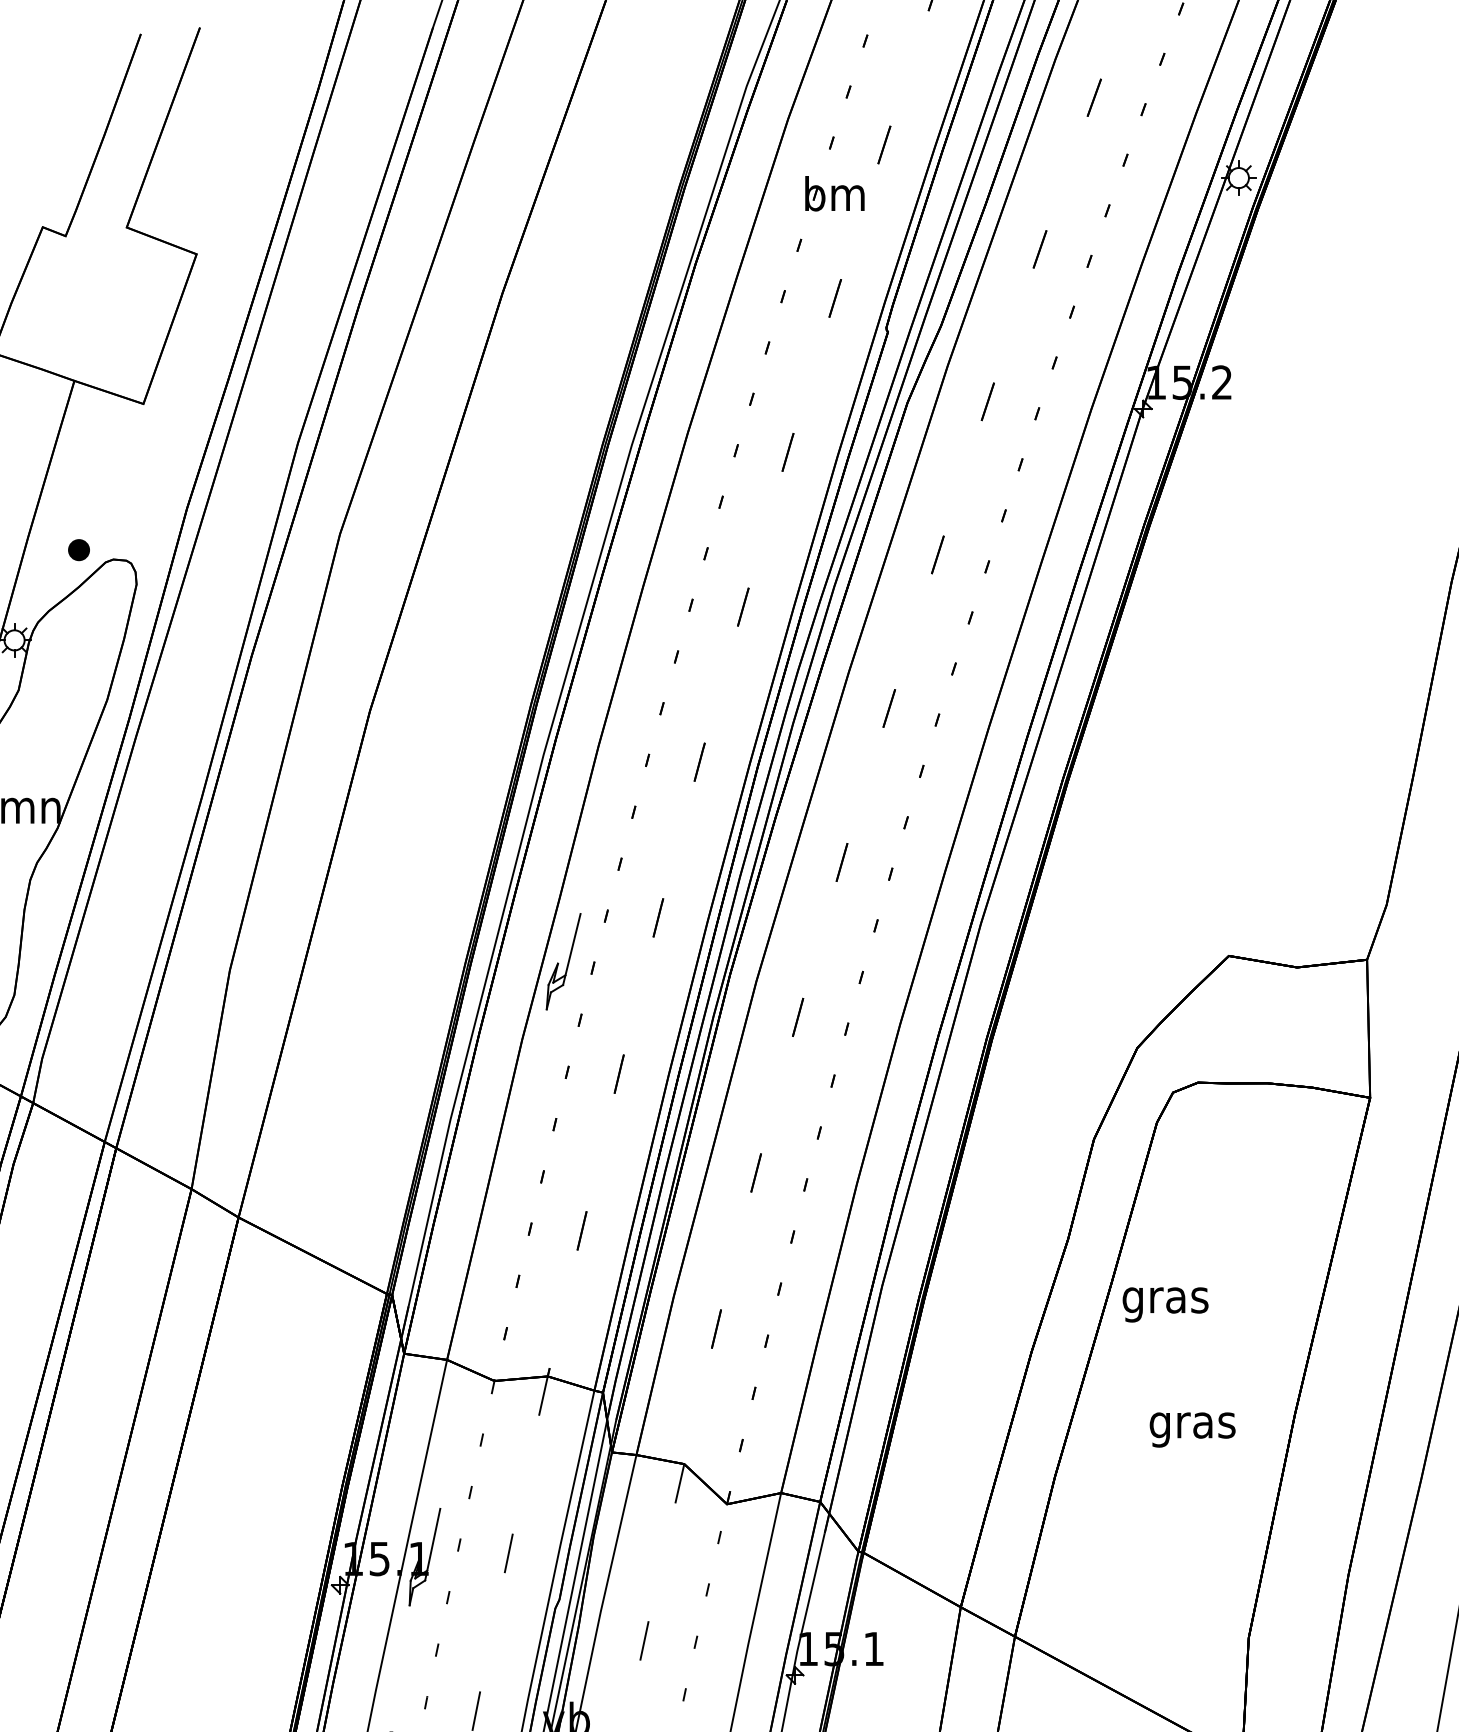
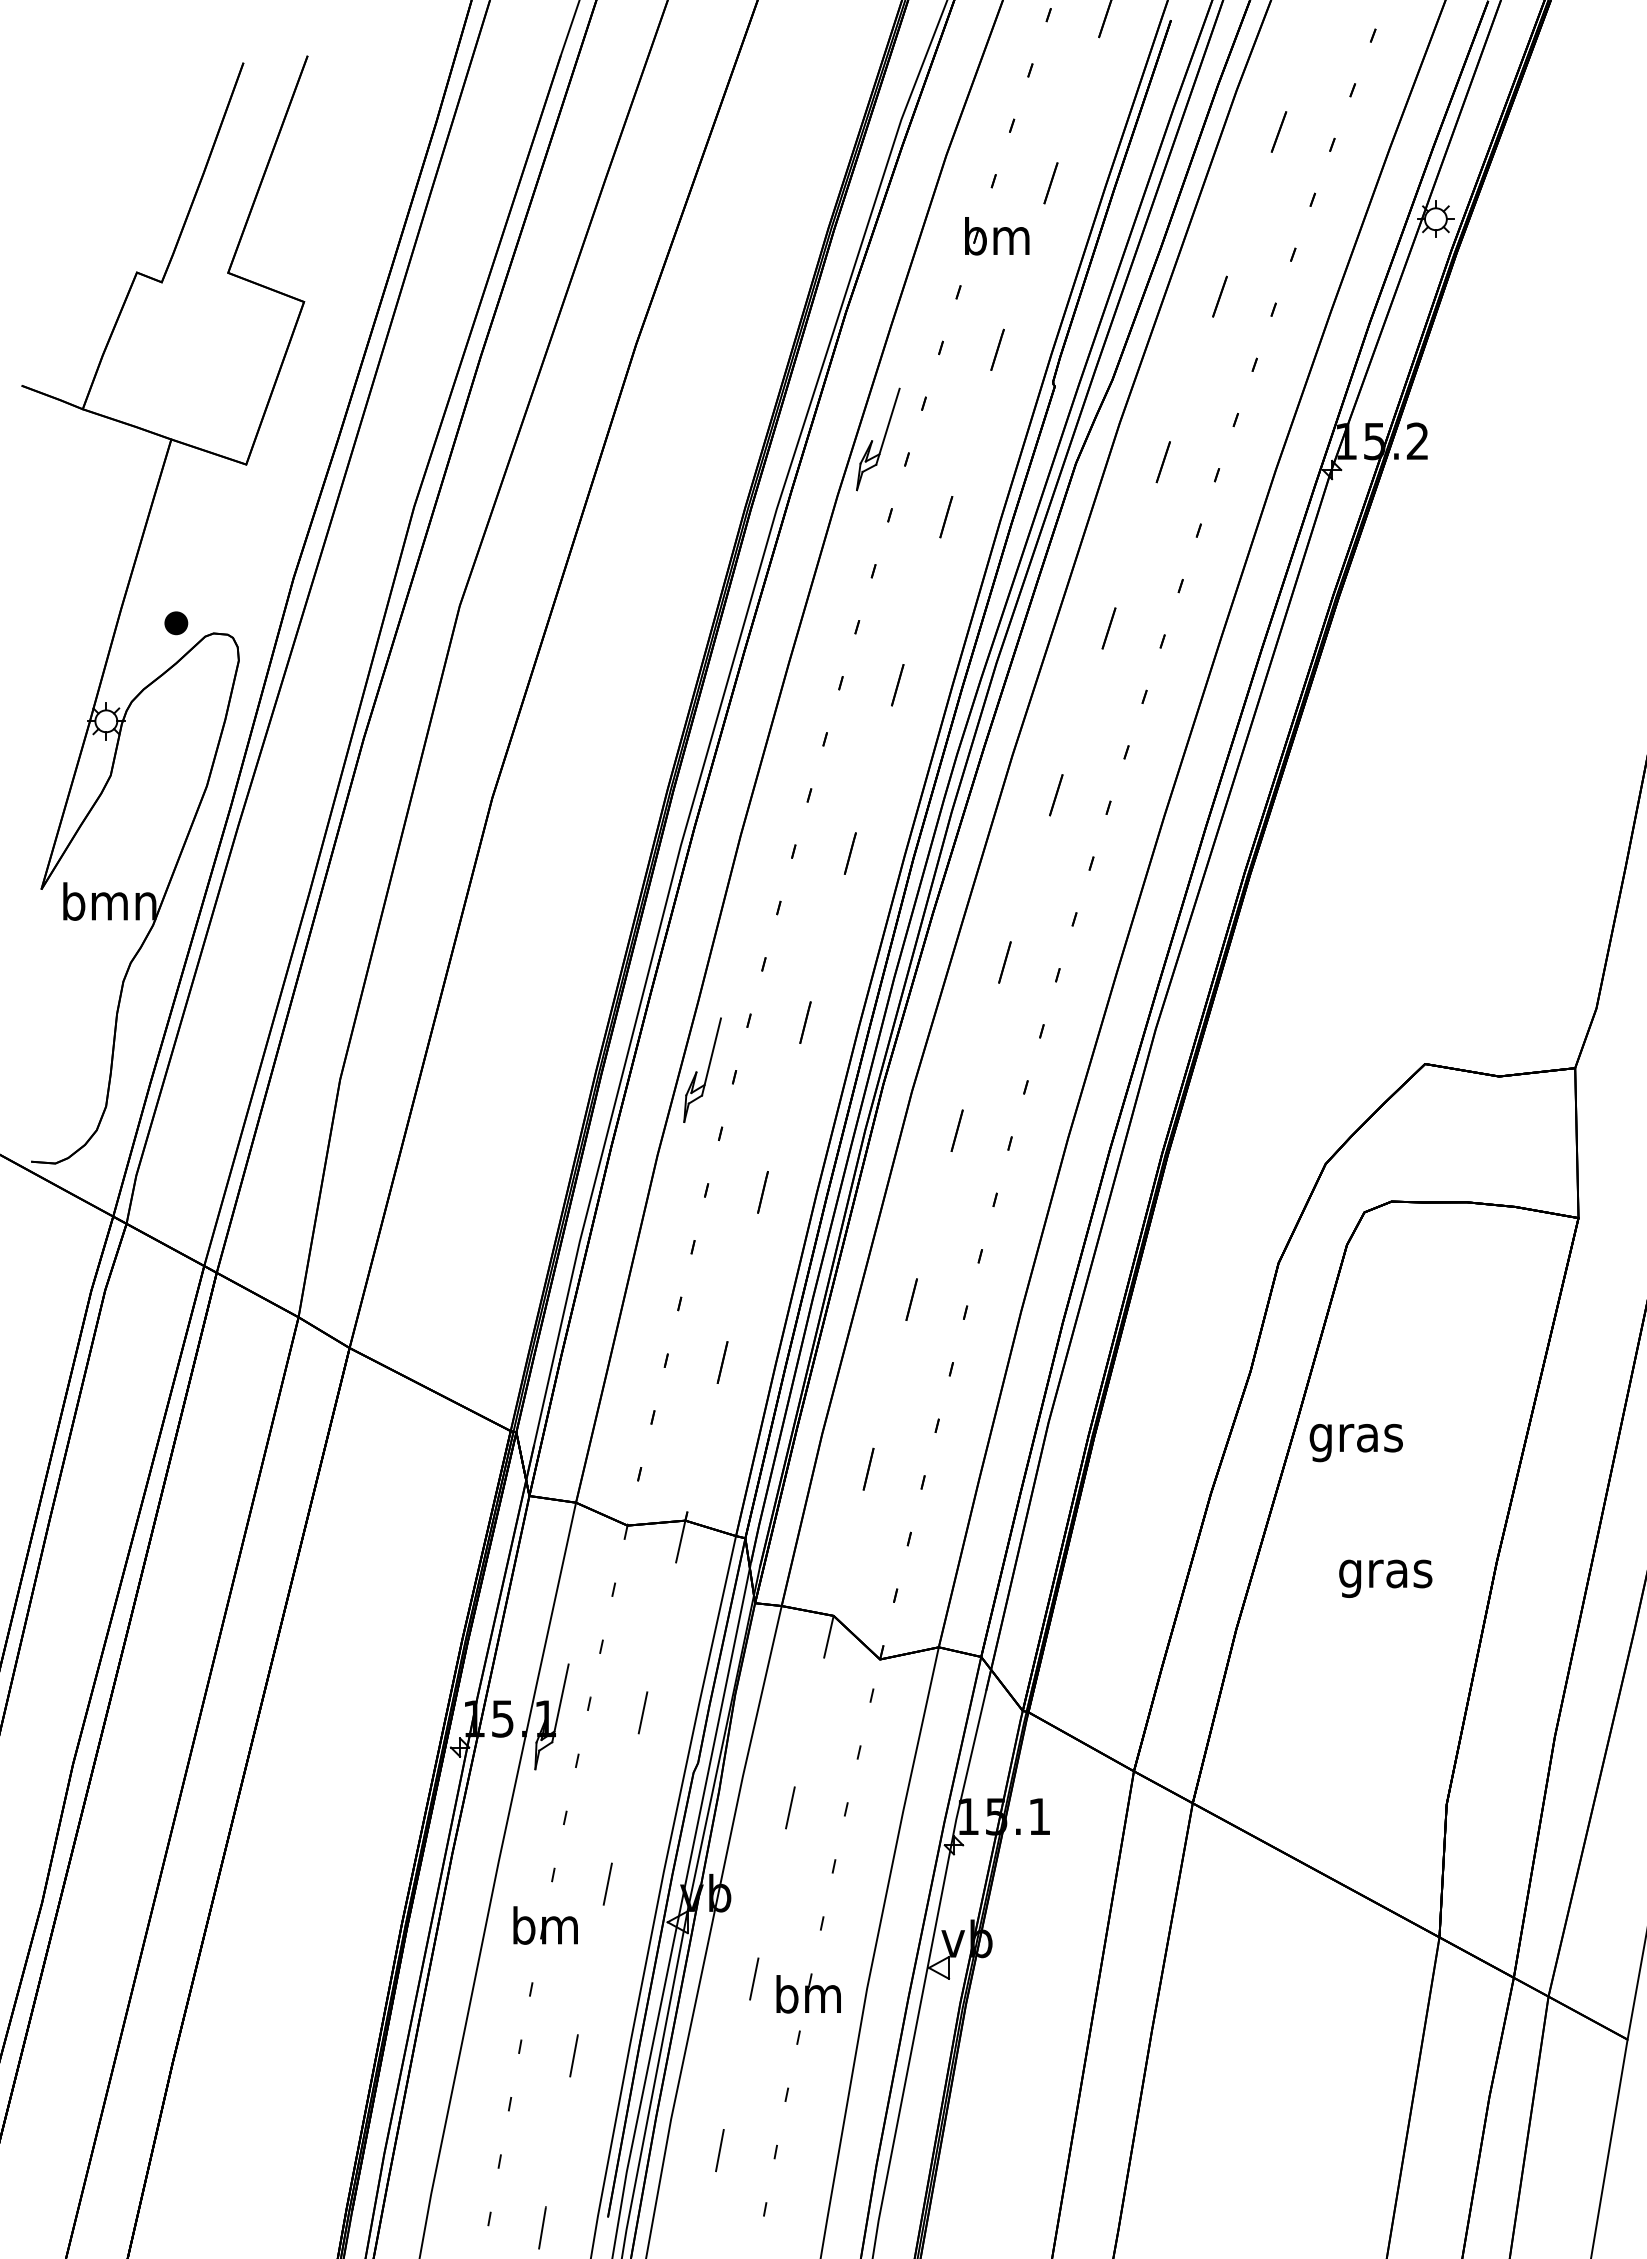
part: (725, 380) -> (878, 439), added

